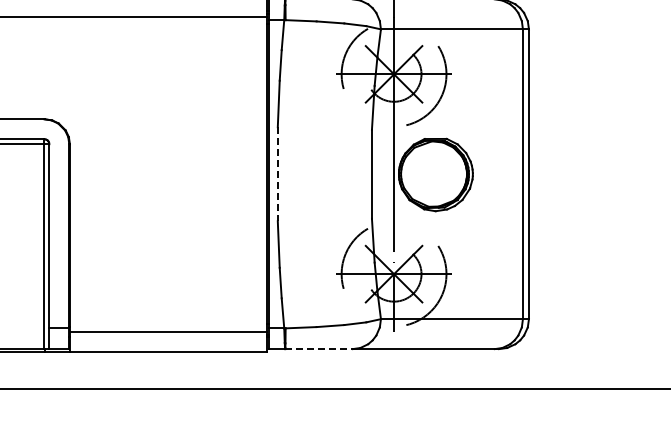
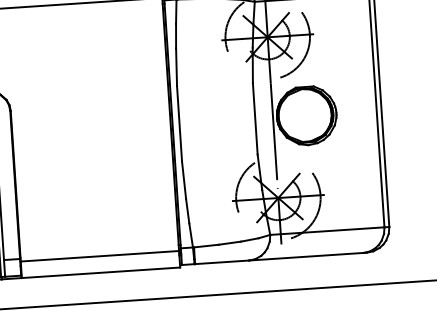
line: (277, 174) -> (179, 124), dashed -> solid
line: (319, 349) -> (222, 262), dashed -> solid

